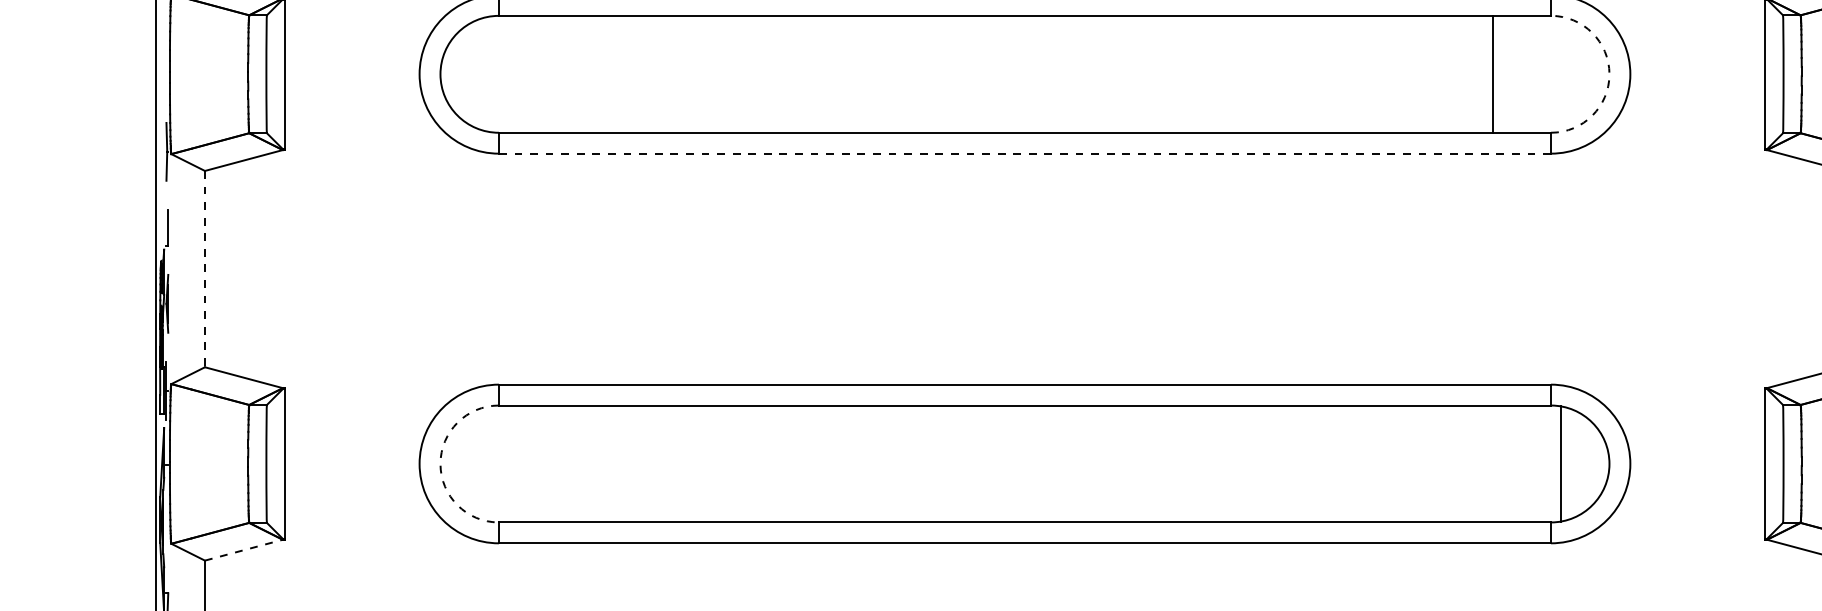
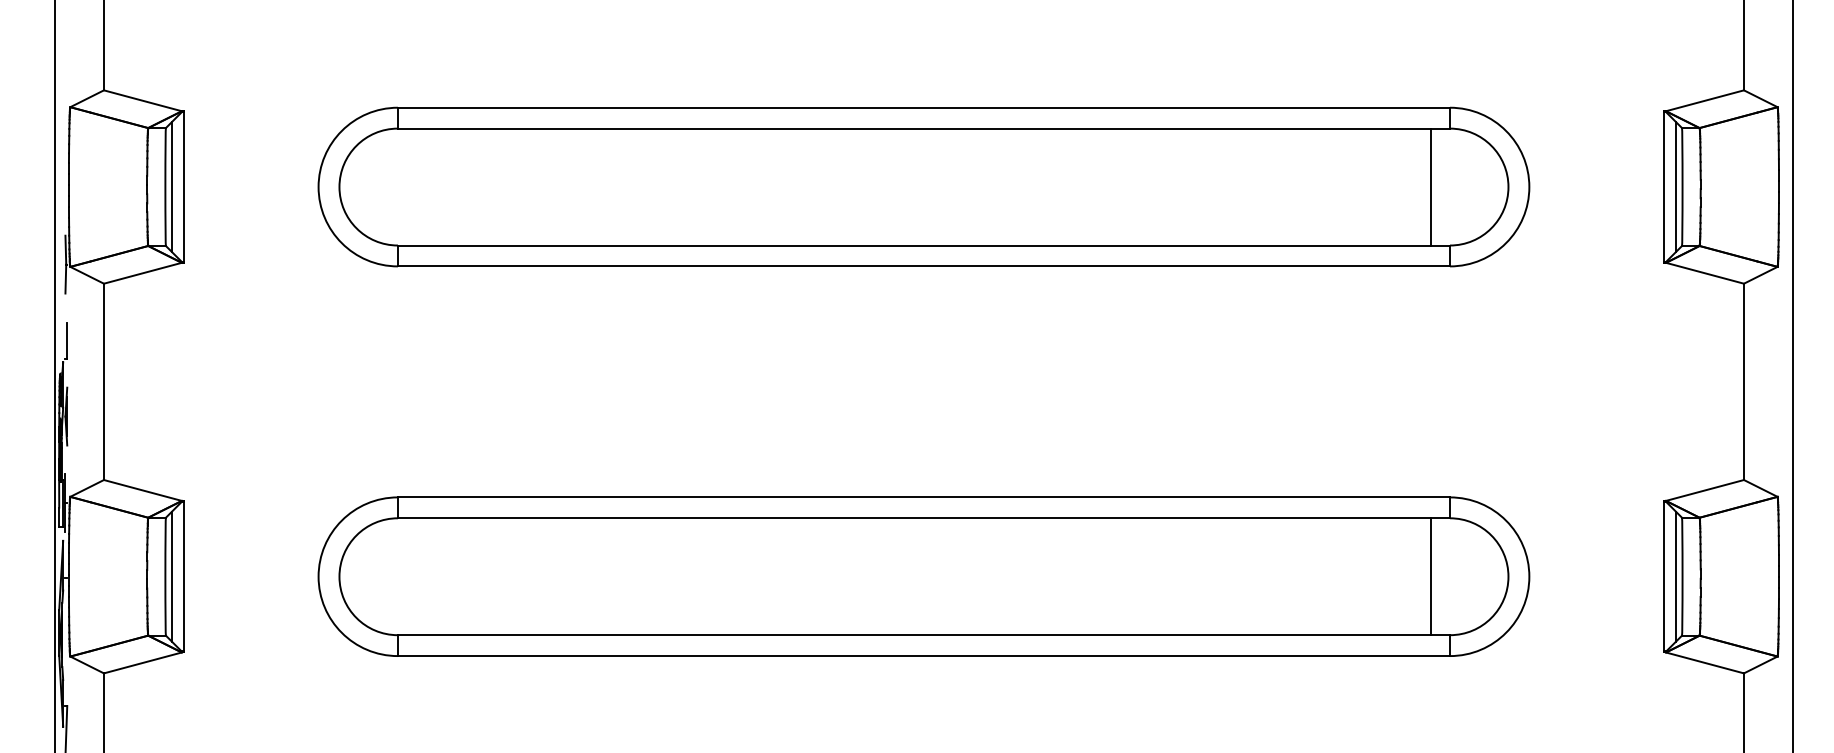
line: (272, 73) -> (171, 186), added
line: (1492, 73) -> (1430, 186), moved
line: (1777, 73) -> (1676, 186), added
arc: (1609, 74) -> (1508, 187), dashed -> solid
line: (1025, 153) -> (924, 266), dashed -> solid
line: (204, 269) -> (103, 382), dashed -> solid
line: (272, 463) -> (171, 576), added
arc: (440, 463) -> (339, 576), dashed -> solid
line: (1560, 463) -> (1430, 576), moved
line: (1777, 463) -> (1676, 576), added
line: (244, 549) -> (143, 662), dashed -> solid

